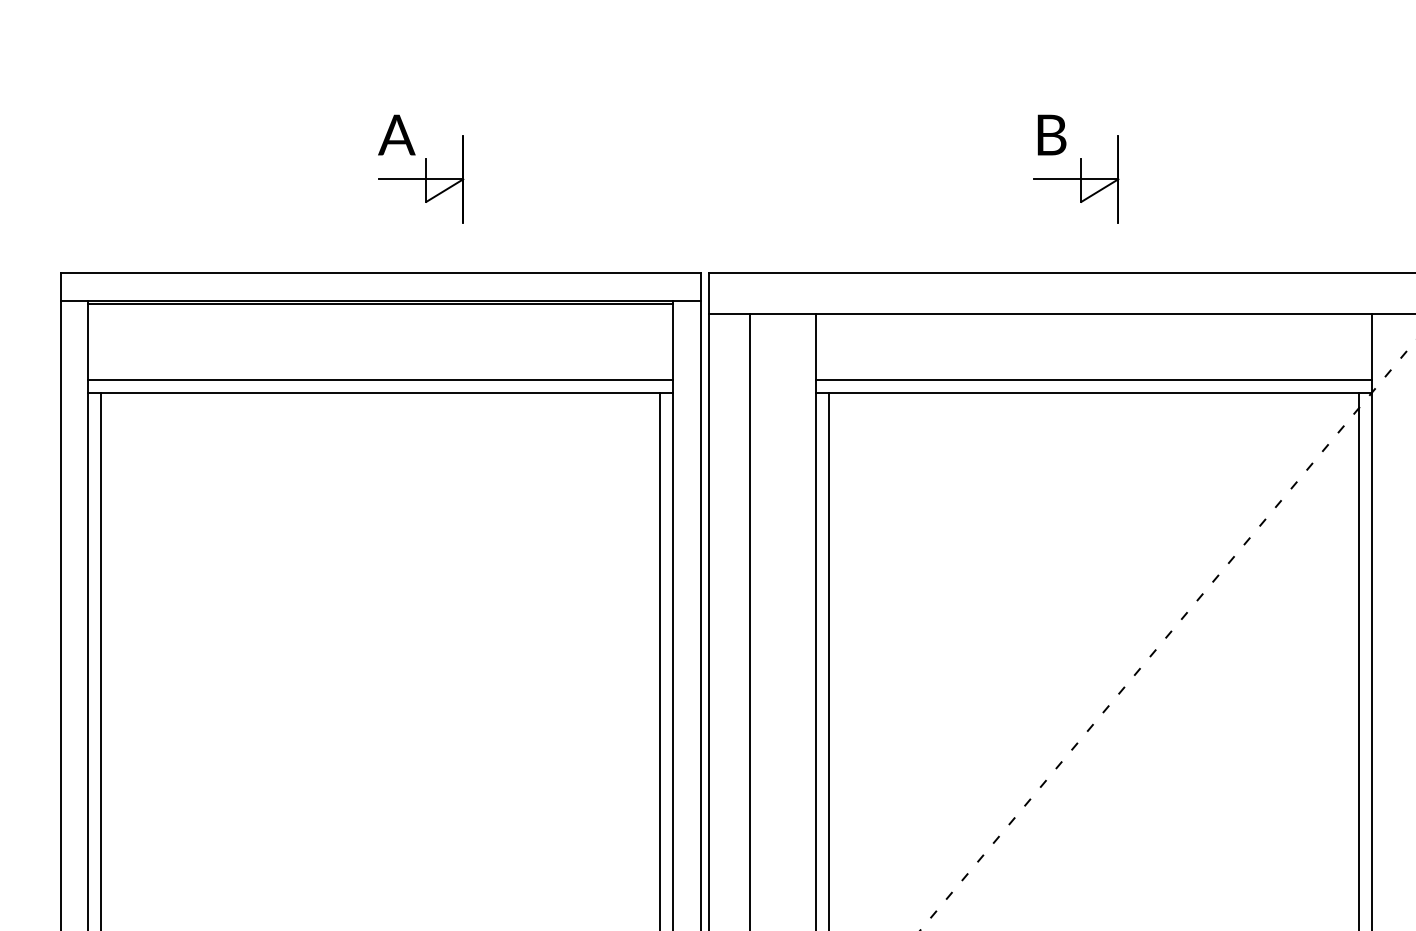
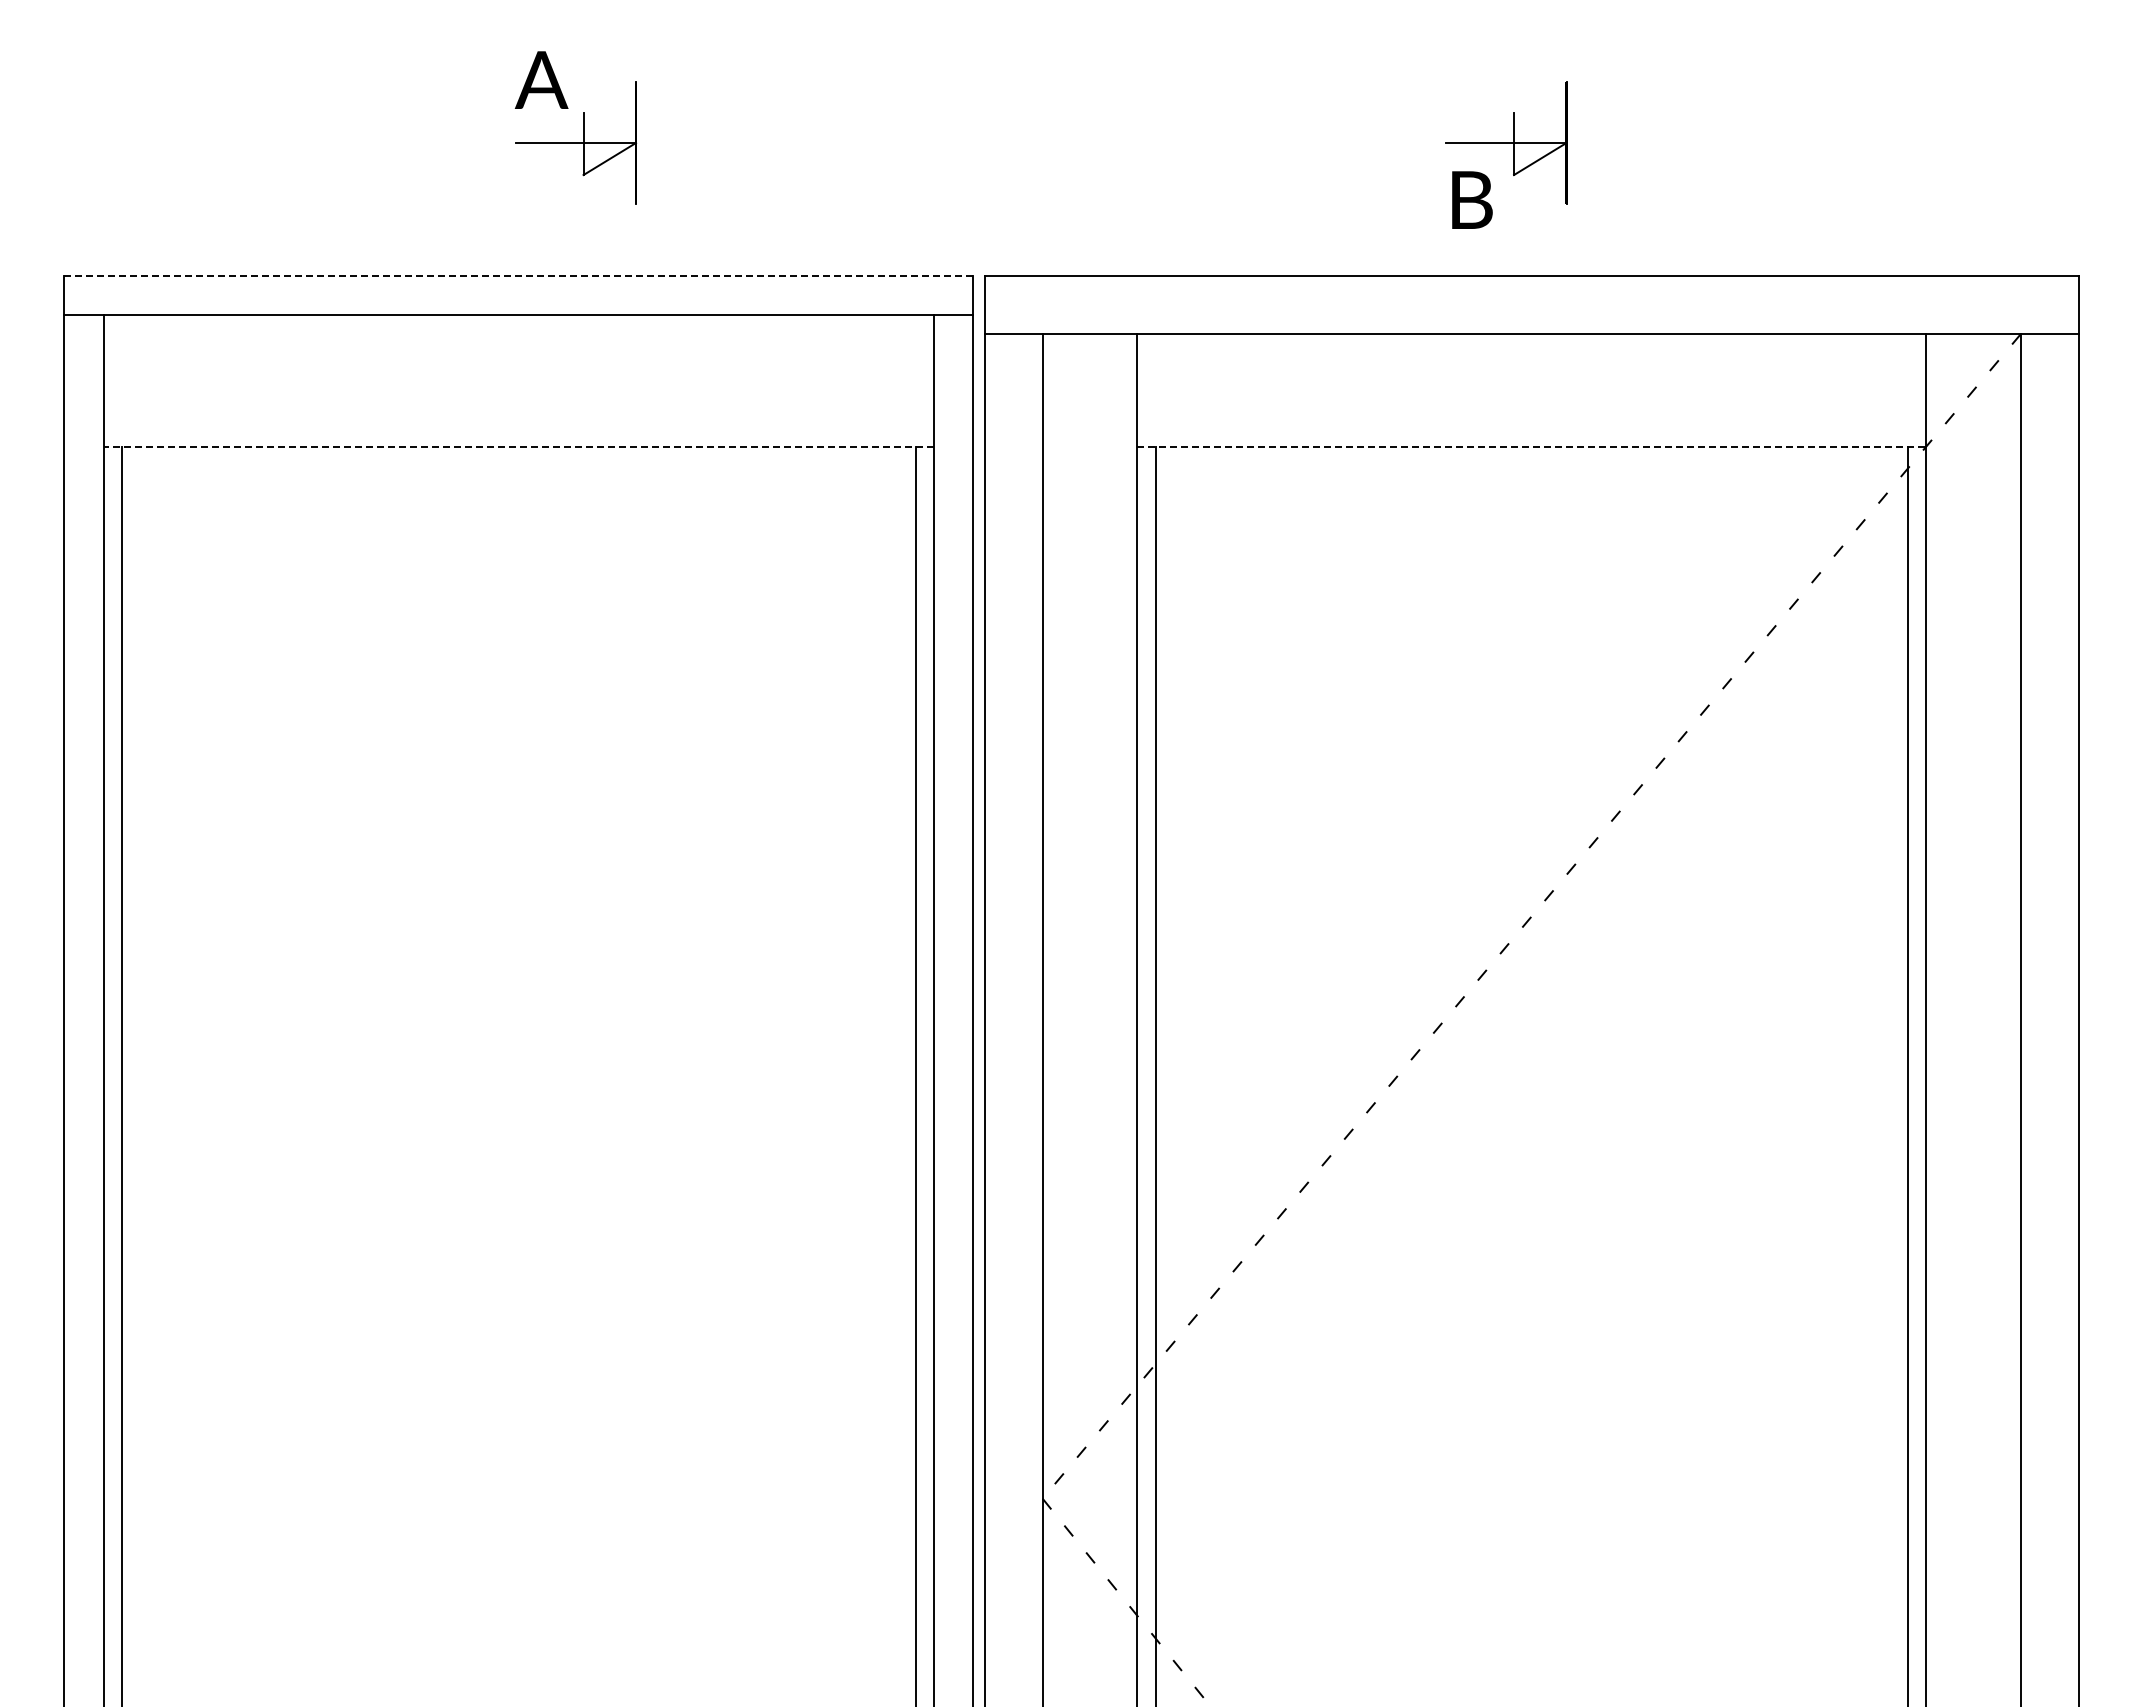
text: (1052, 134) -> (1472, 199), moved
line: (380, 273) -> (518, 276), solid -> dashed
line: (380, 304) -> (518, 320), removed
line: (380, 380) -> (518, 428), removed
line: (1093, 380) -> (1531, 428), removed
line: (380, 393) -> (518, 446), solid -> dashed
line: (1093, 393) -> (1531, 446), solid -> dashed

